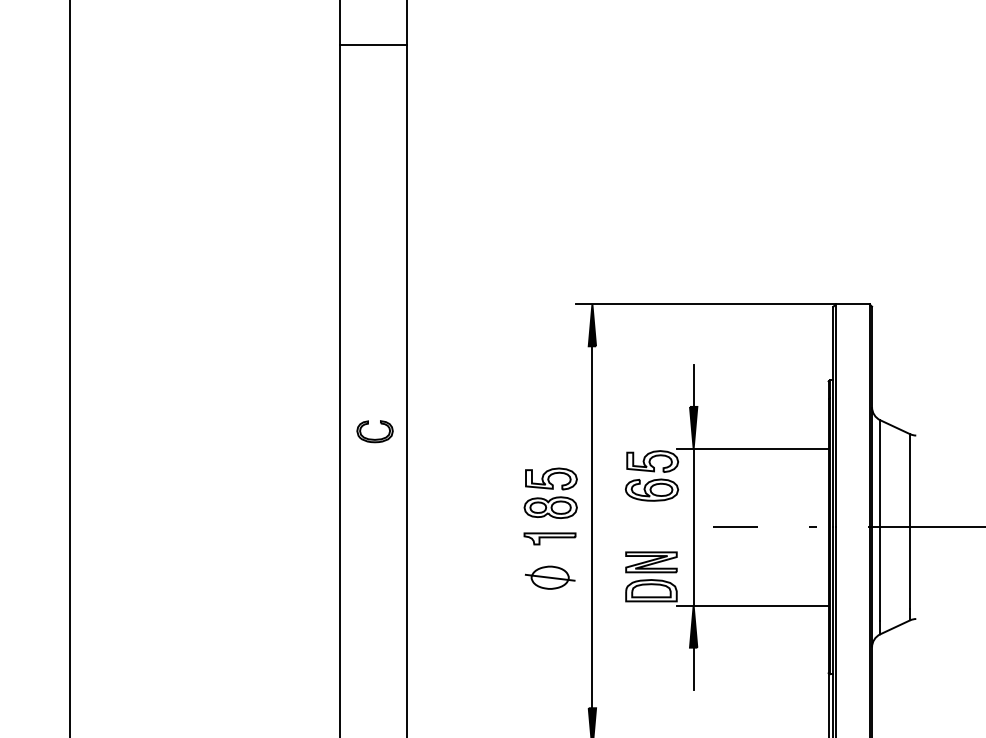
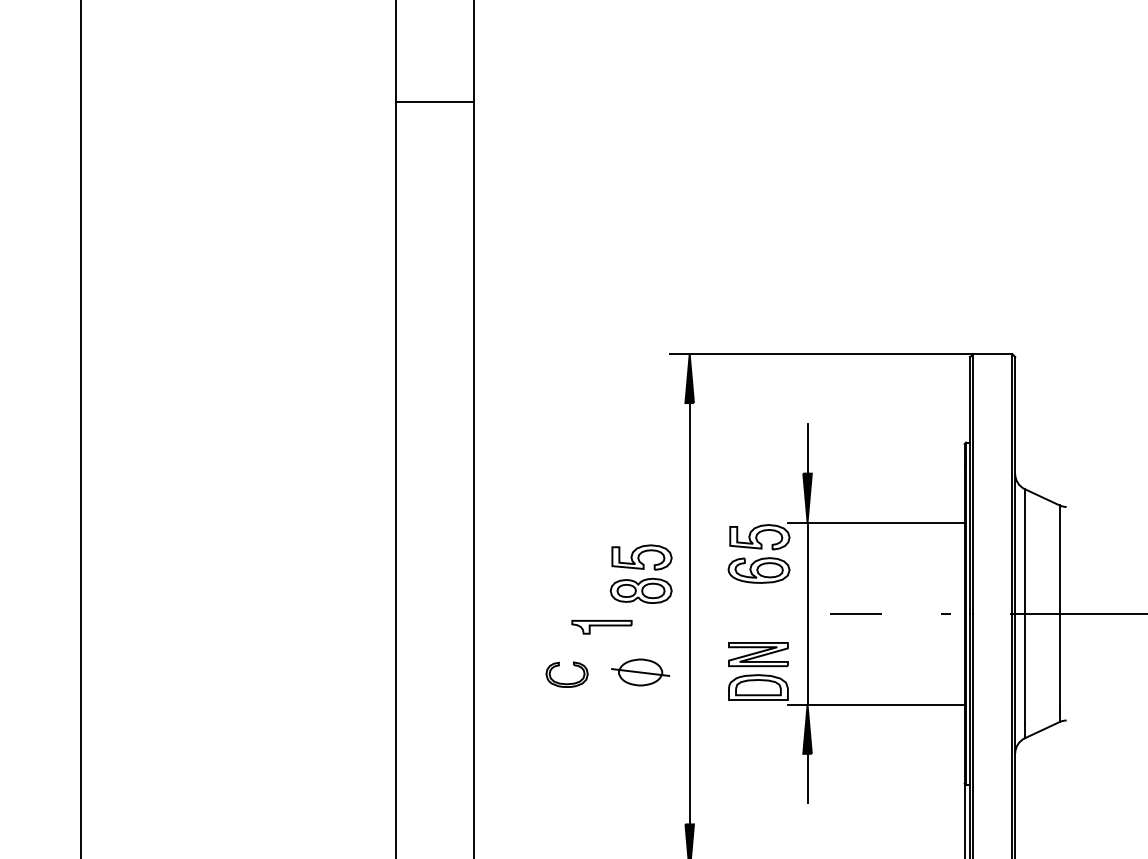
line: (373, 44) -> (434, 101), moved
part: (373, 438) -> (565, 682), moved
part: (549, 538) -> (601, 626), moved

